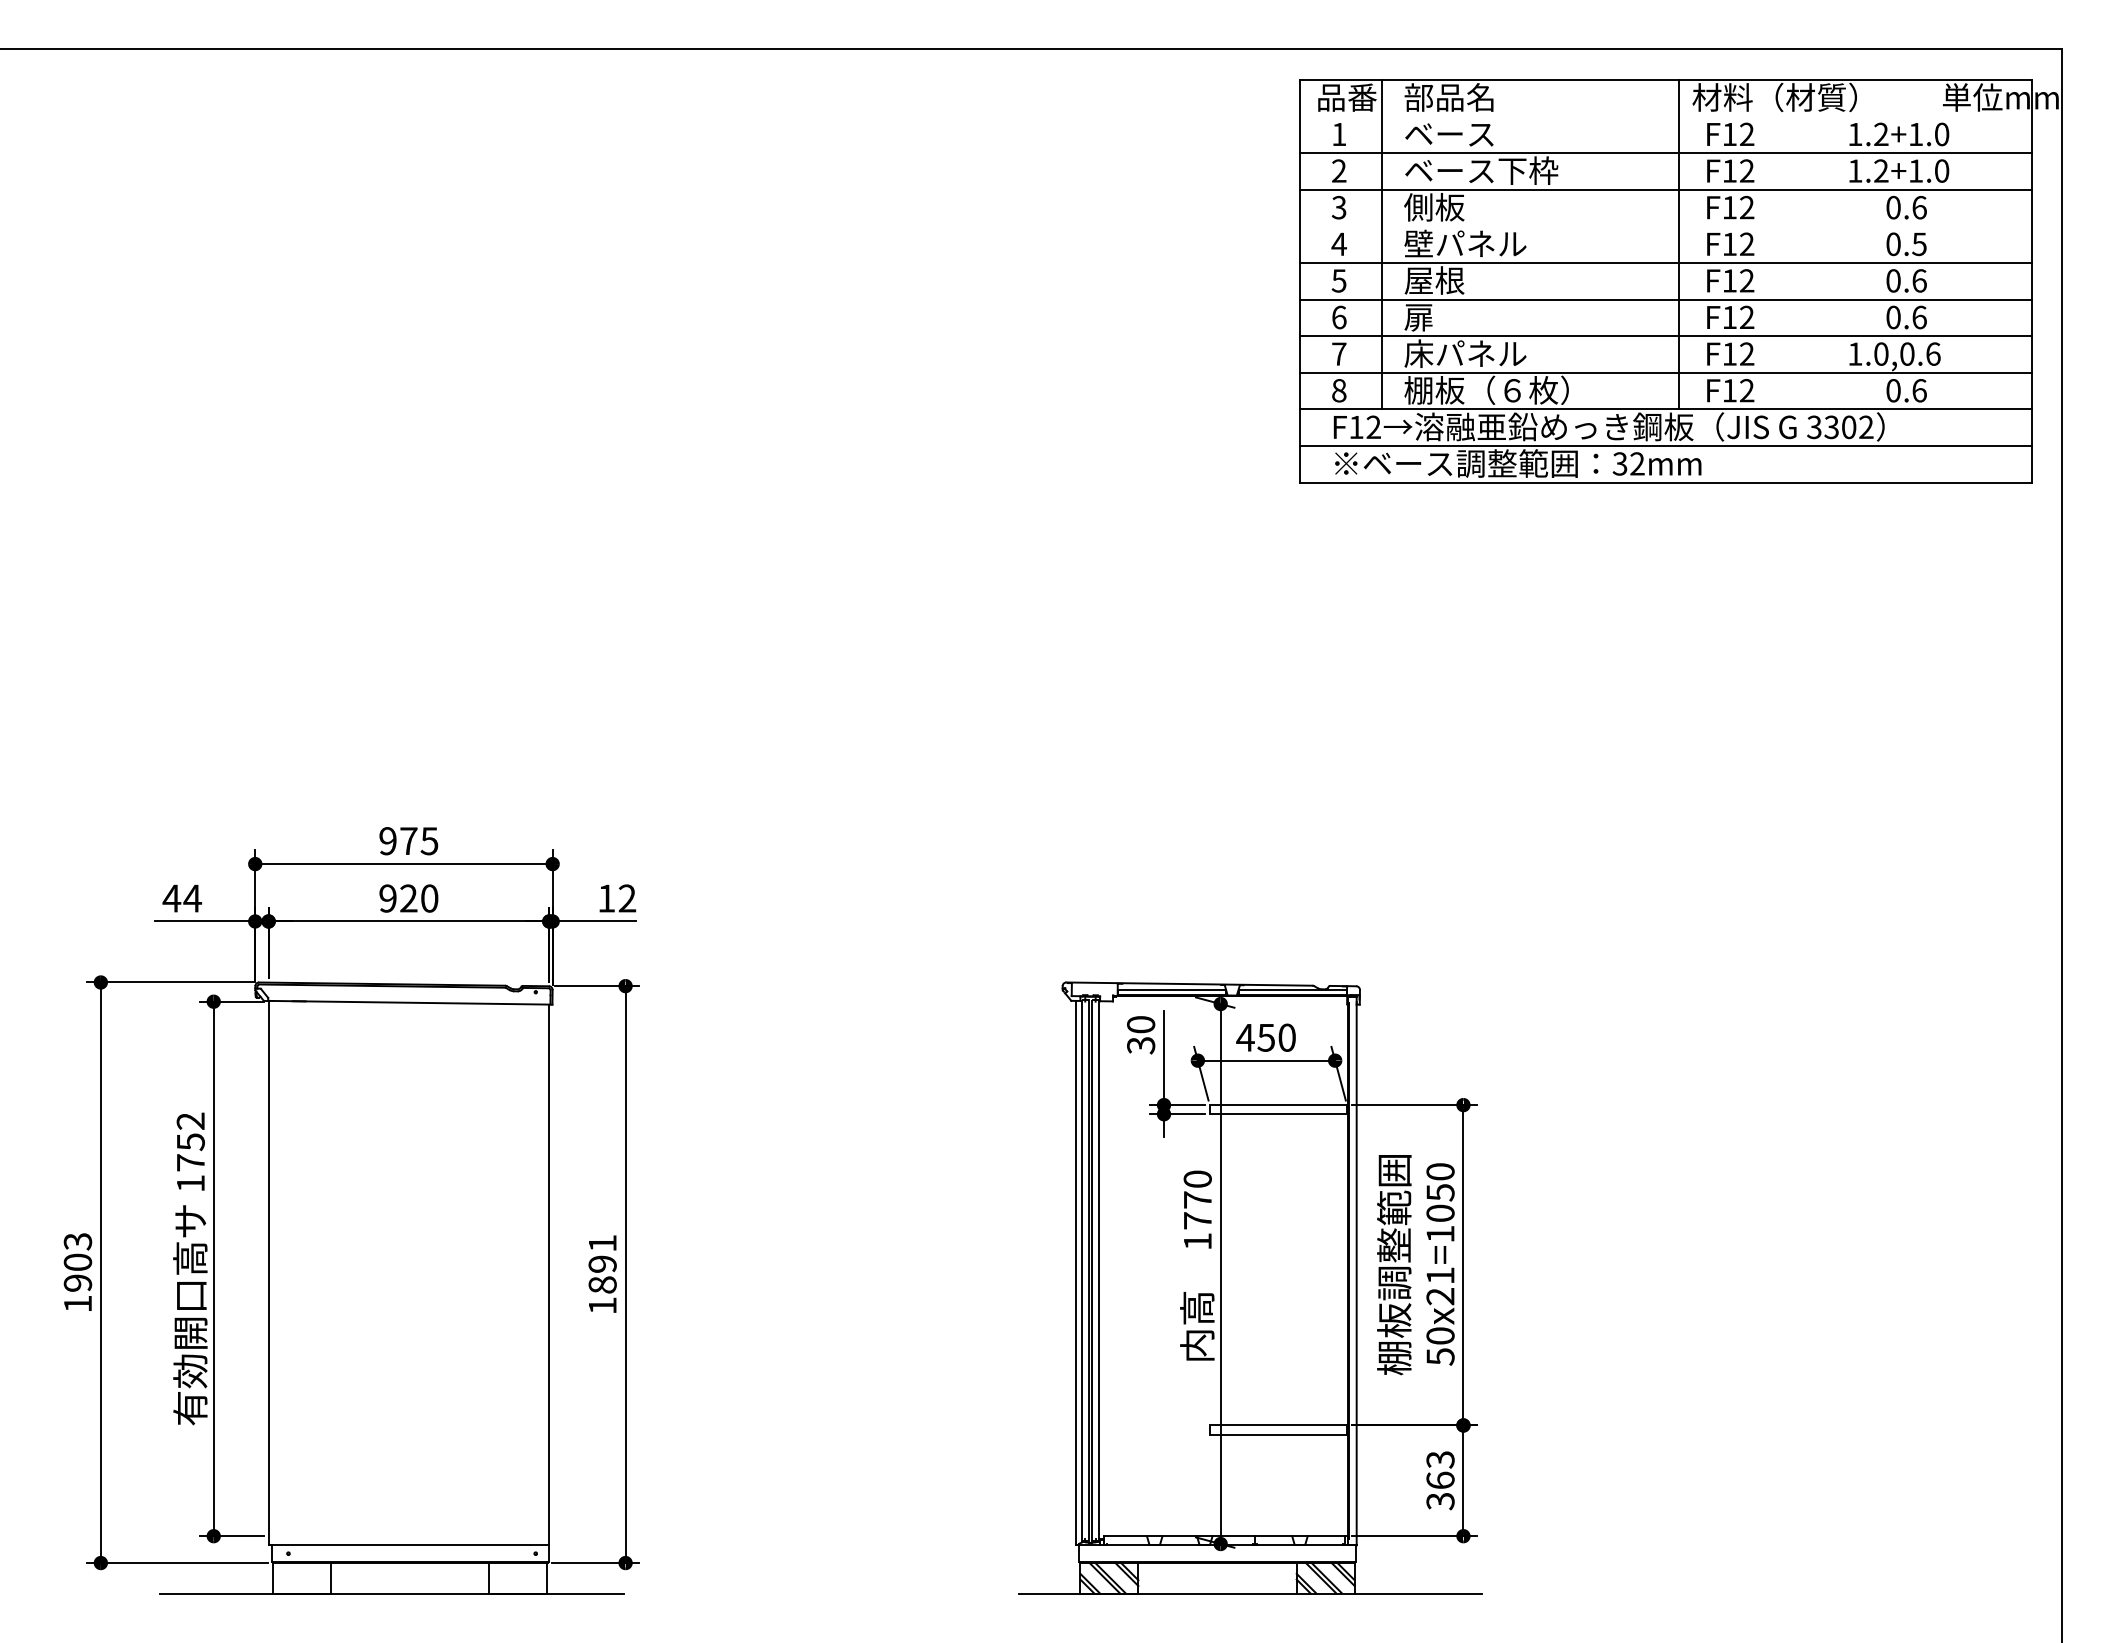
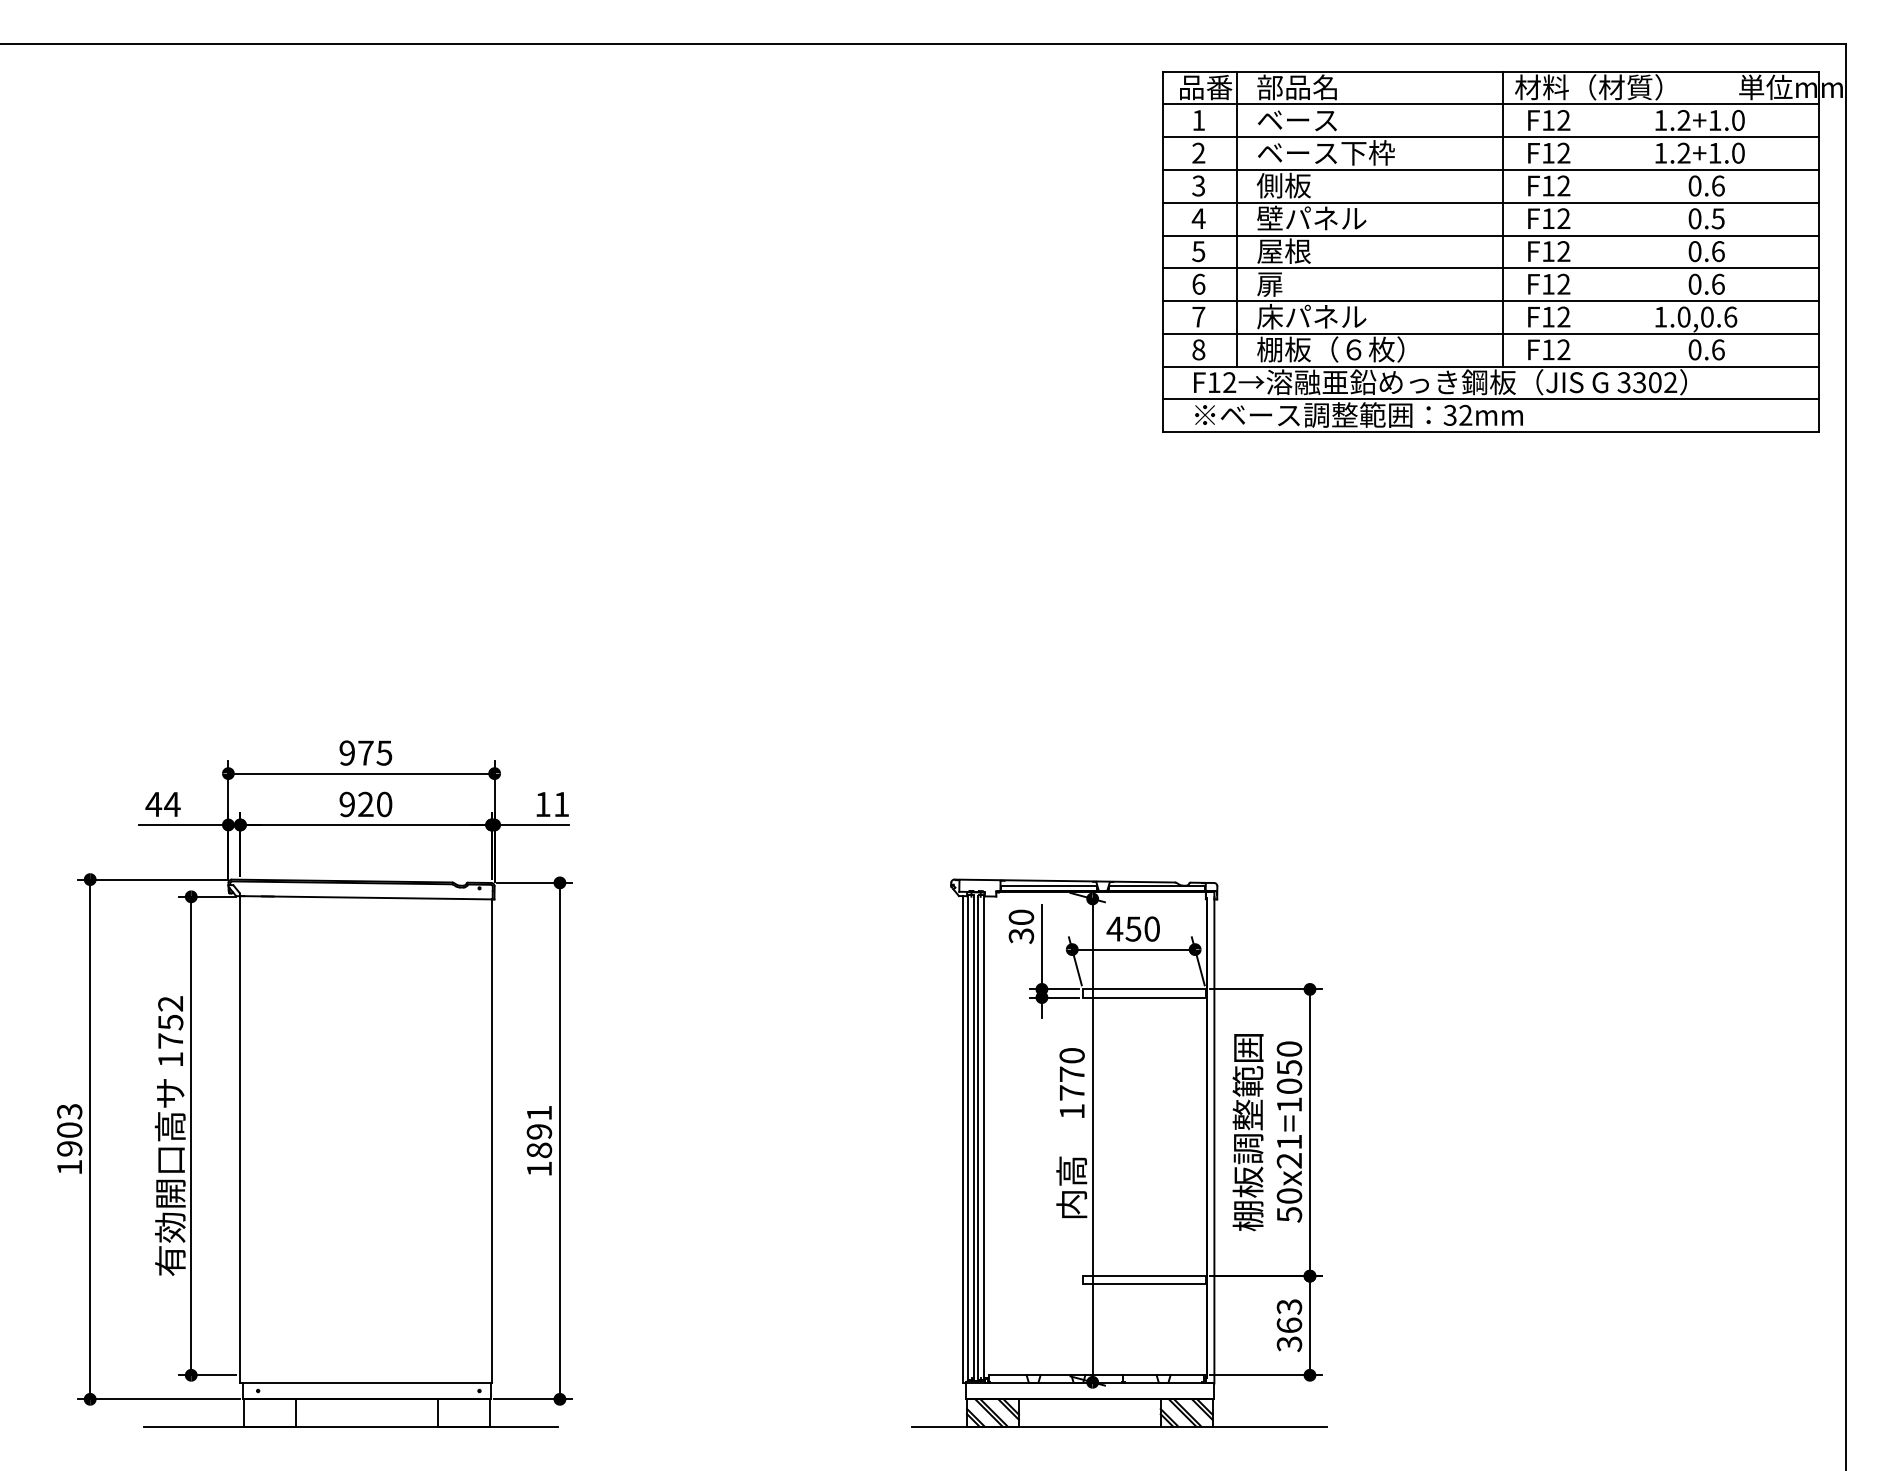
line: (1665, 116) -> (1490, 104), added
line: (1665, 226) -> (1490, 202), added
text: (627, 898) -> (561, 804), 12 -> 11

